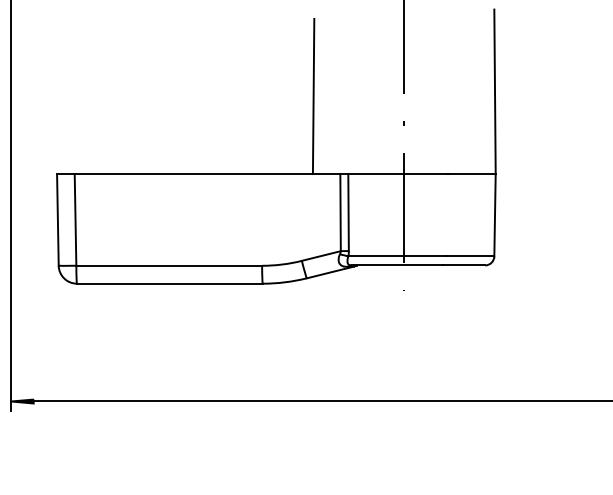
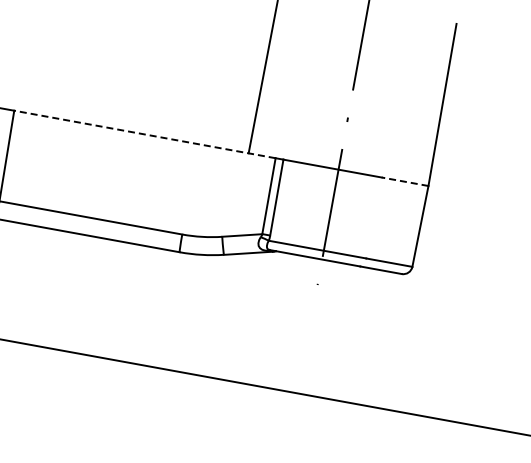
line: (207, 174) -> (144, 134), solid -> dashed
line: (471, 174) -> (404, 182), solid -> dashed

